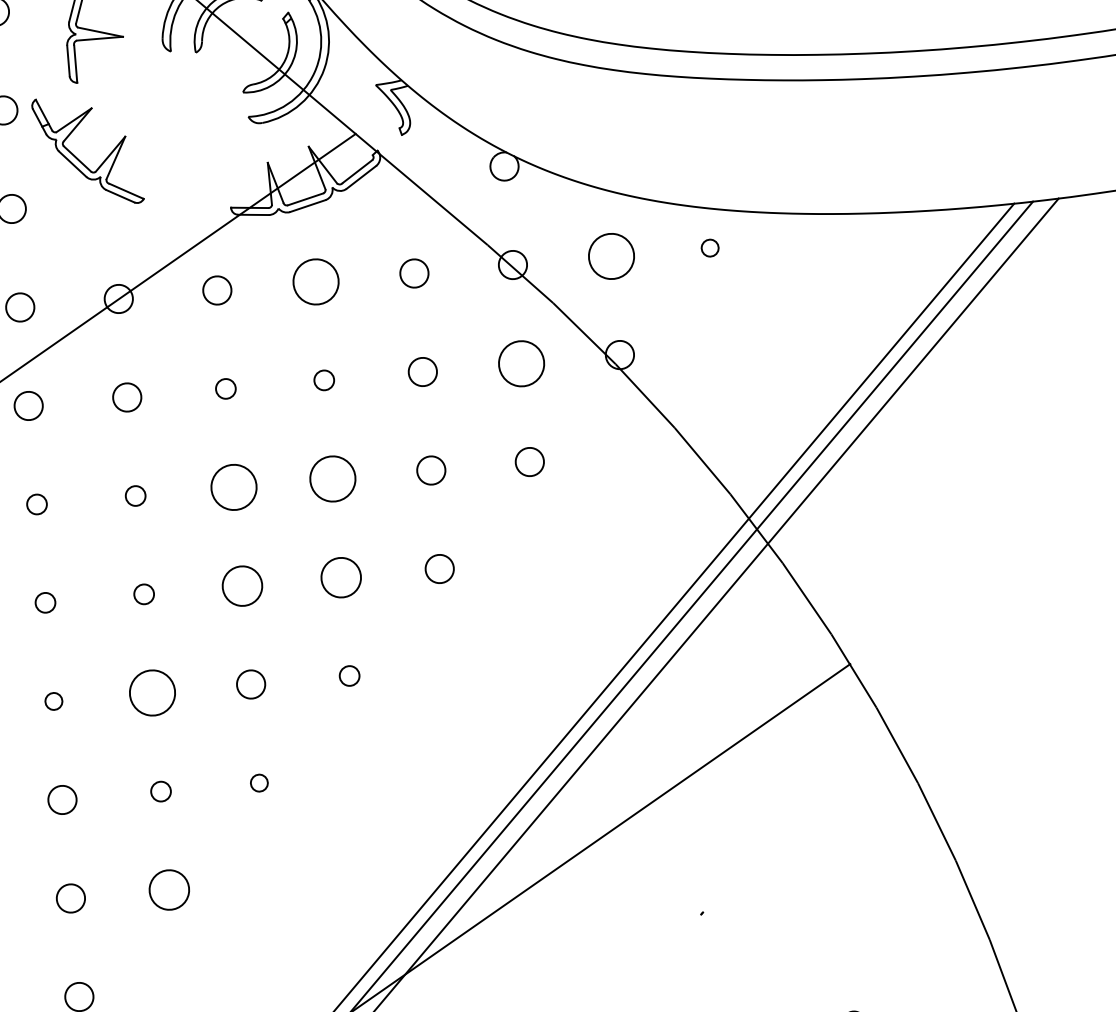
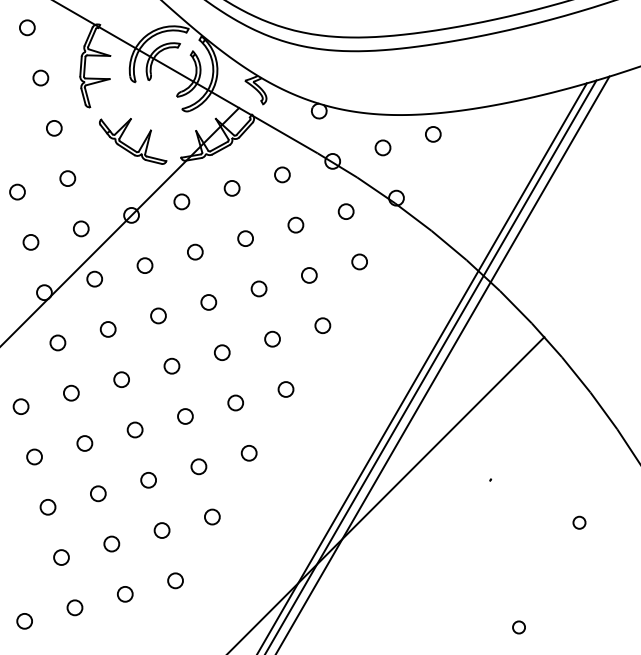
part: (83, 161) -> (131, 147), moved
circle: (710, 248) -> (433, 134), size x1.67
circle: (610, 255) -> (382, 147), size x0.62
circle: (314, 281) -> (231, 188), size x0.62
circle: (520, 362) -> (345, 211), size x0.62
circle: (324, 380) -> (245, 238), size x1.43
circle: (226, 387) -> (195, 251), size x1.43
circle: (331, 477) -> (258, 288), size x0.62
circle: (233, 487) -> (208, 302), size x0.62
circle: (135, 495) -> (158, 315), size x1.43
circle: (35, 504) -> (107, 329), size x1.43
circle: (341, 576) -> (272, 338), size x0.71
circle: (243, 585) -> (222, 352), size x0.71
circle: (143, 592) -> (171, 365), size x1.43
circle: (45, 602) -> (121, 379), size x1.43
circle: (348, 675) -> (285, 389), size x1.43
circle: (152, 693) -> (185, 416), size x0.62
circle: (52, 700) -> (134, 429), size x1.67
circle: (258, 783) -> (248, 453), size x1.67
circle: (160, 790) -> (198, 466), size x1.43
circle: (169, 888) -> (212, 516), size x0.71

